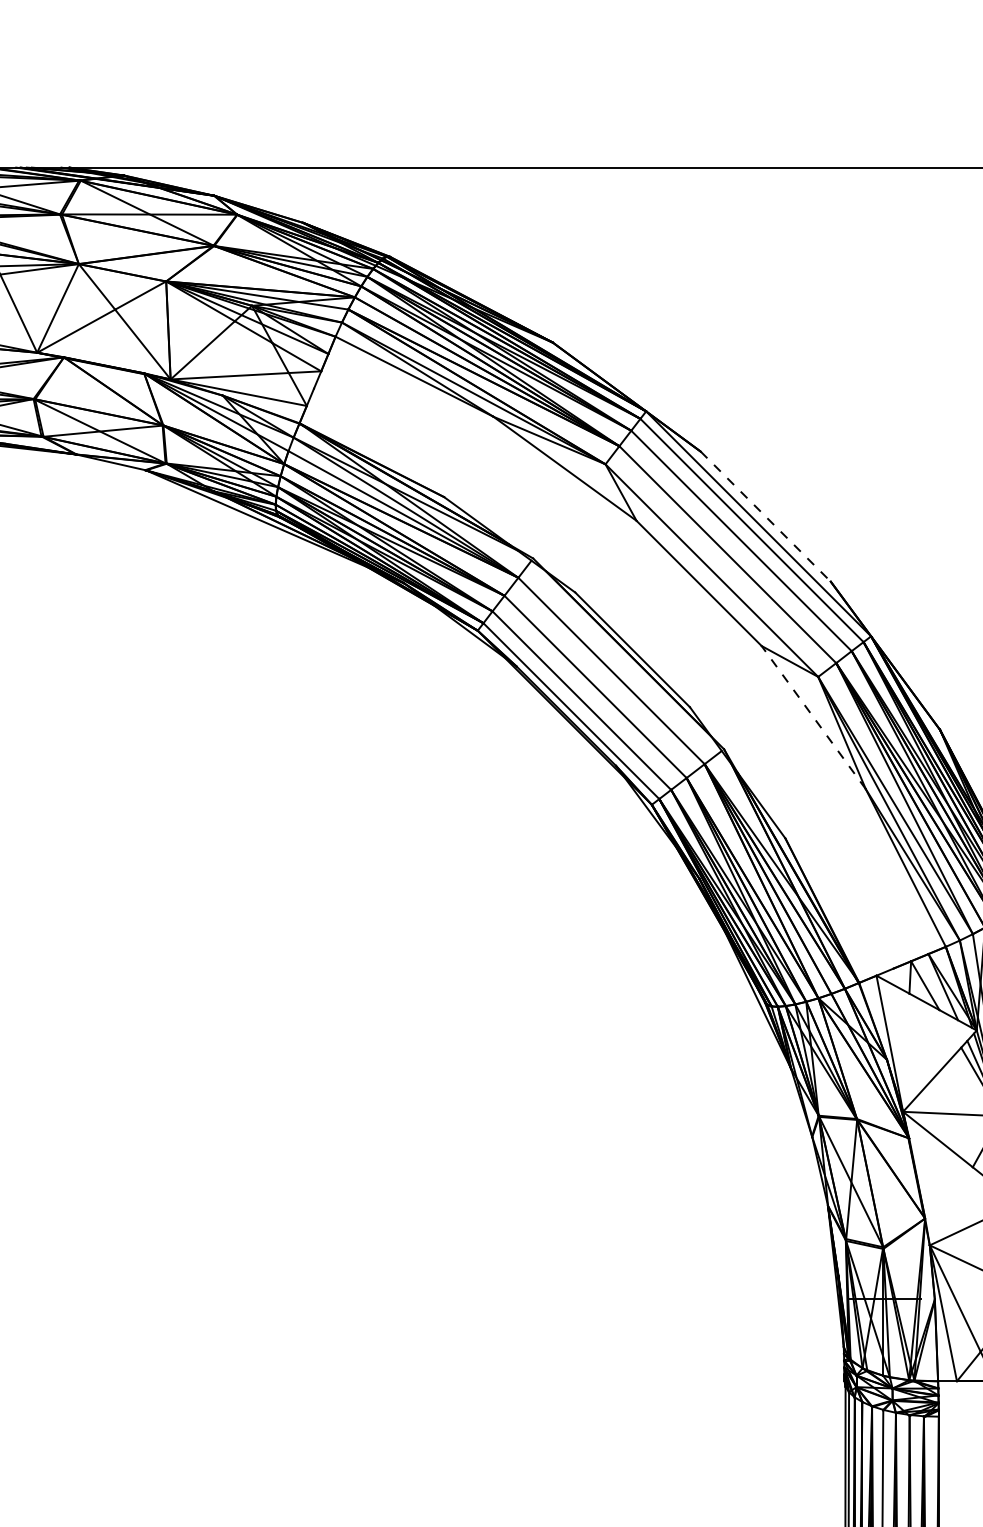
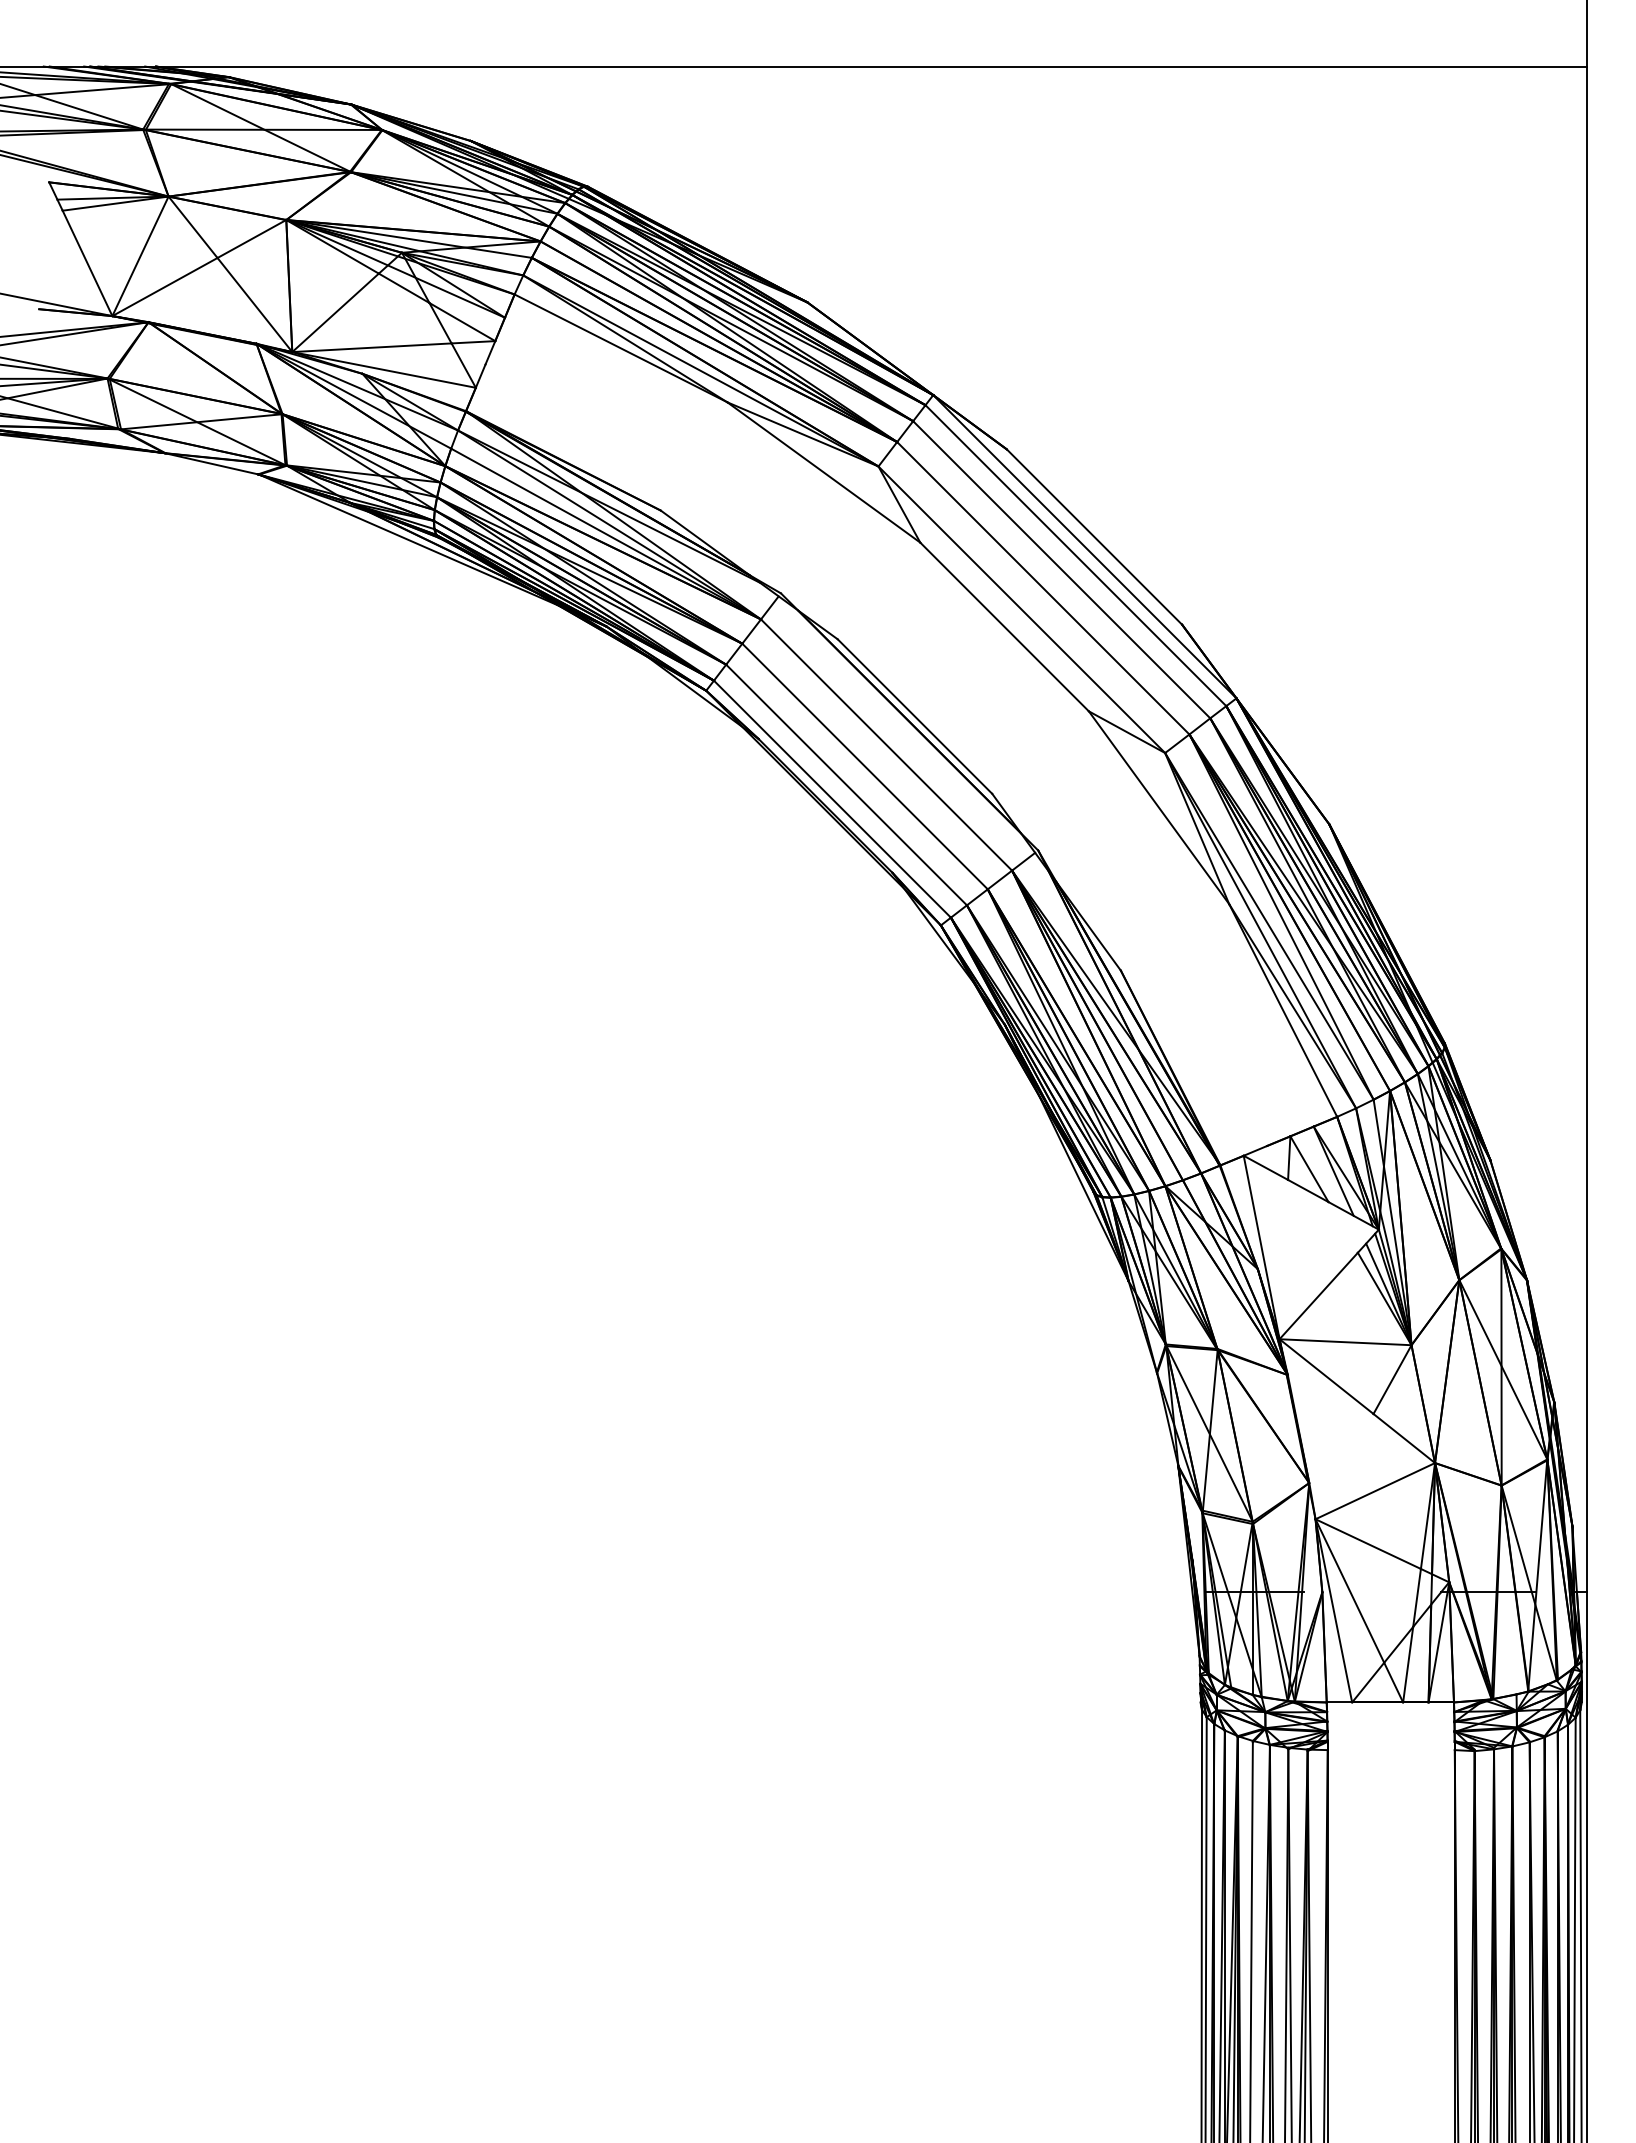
line: (765, 517) -> (1094, 537), dashed -> solid
line: (813, 717) -> (1158, 807), dashed -> solid

